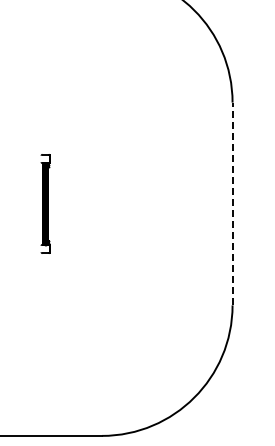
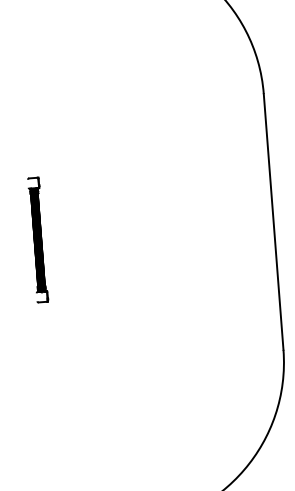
line: (232, 203) -> (273, 221), dashed -> solid

